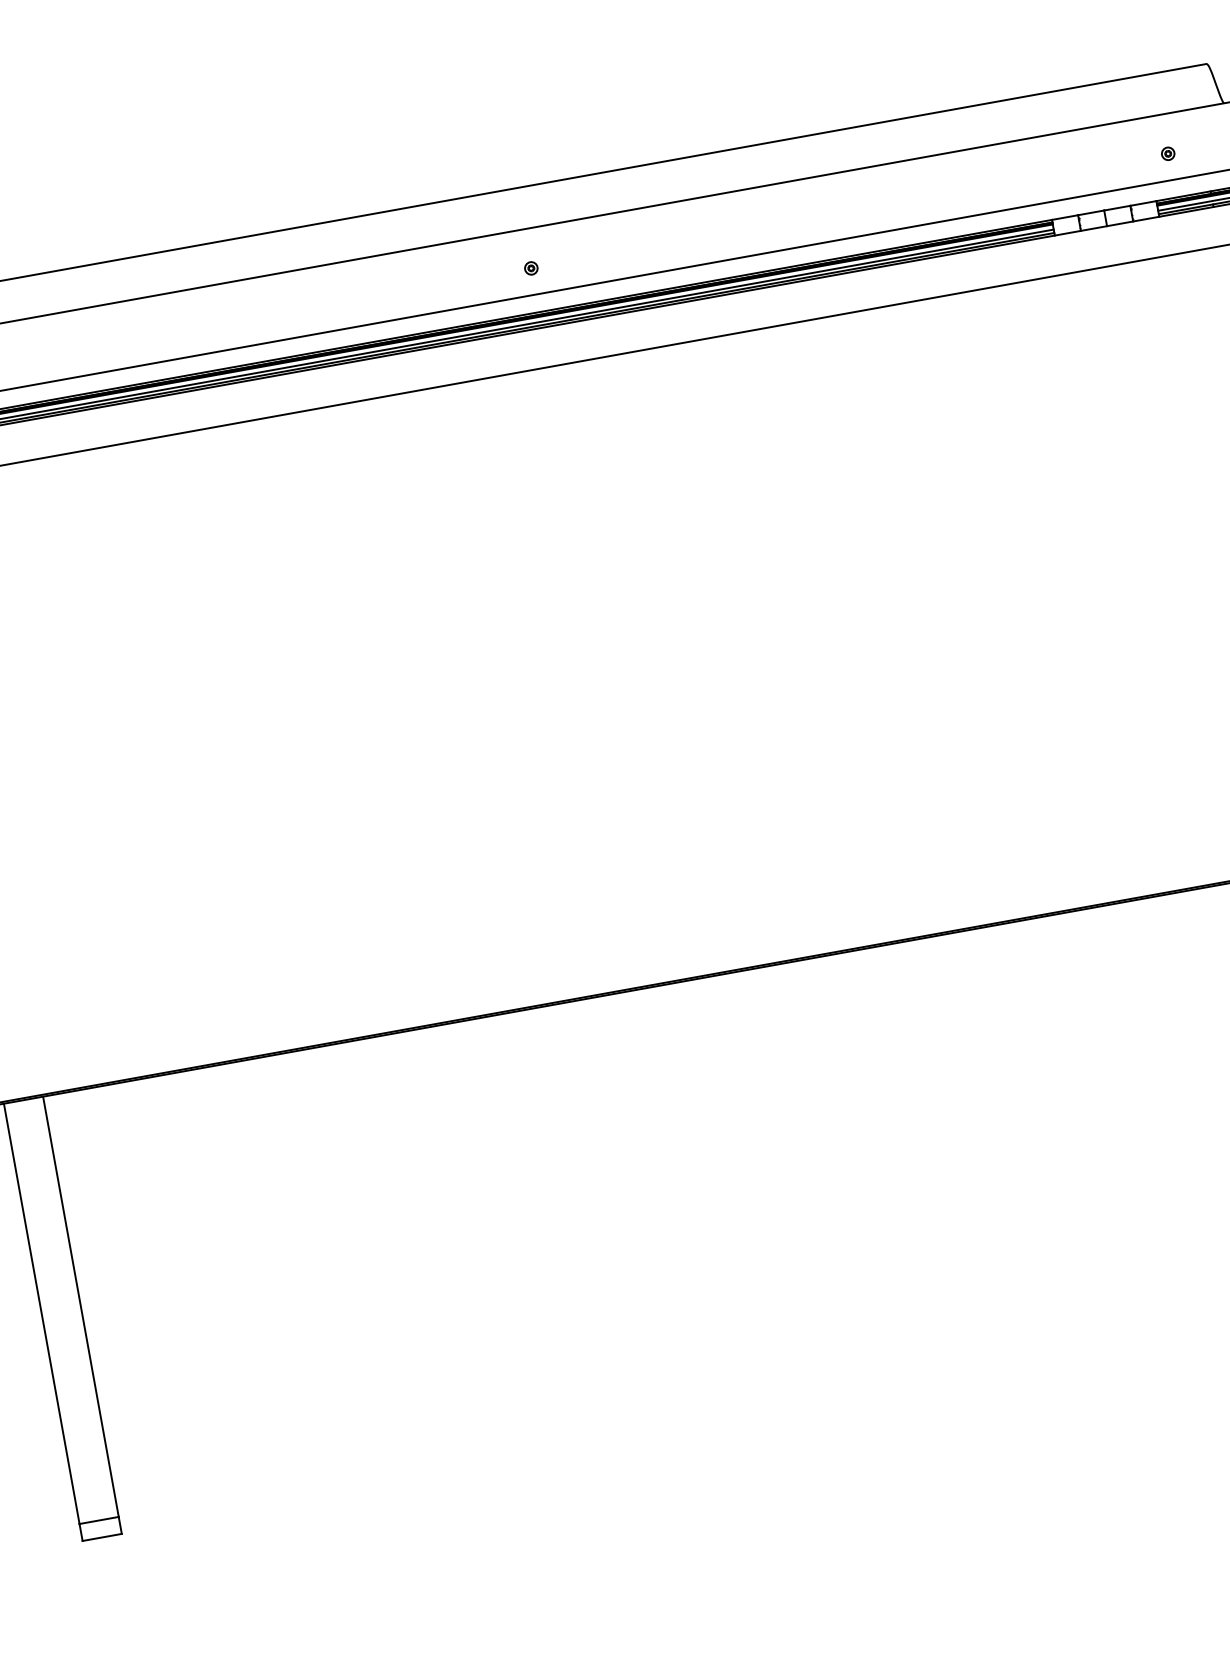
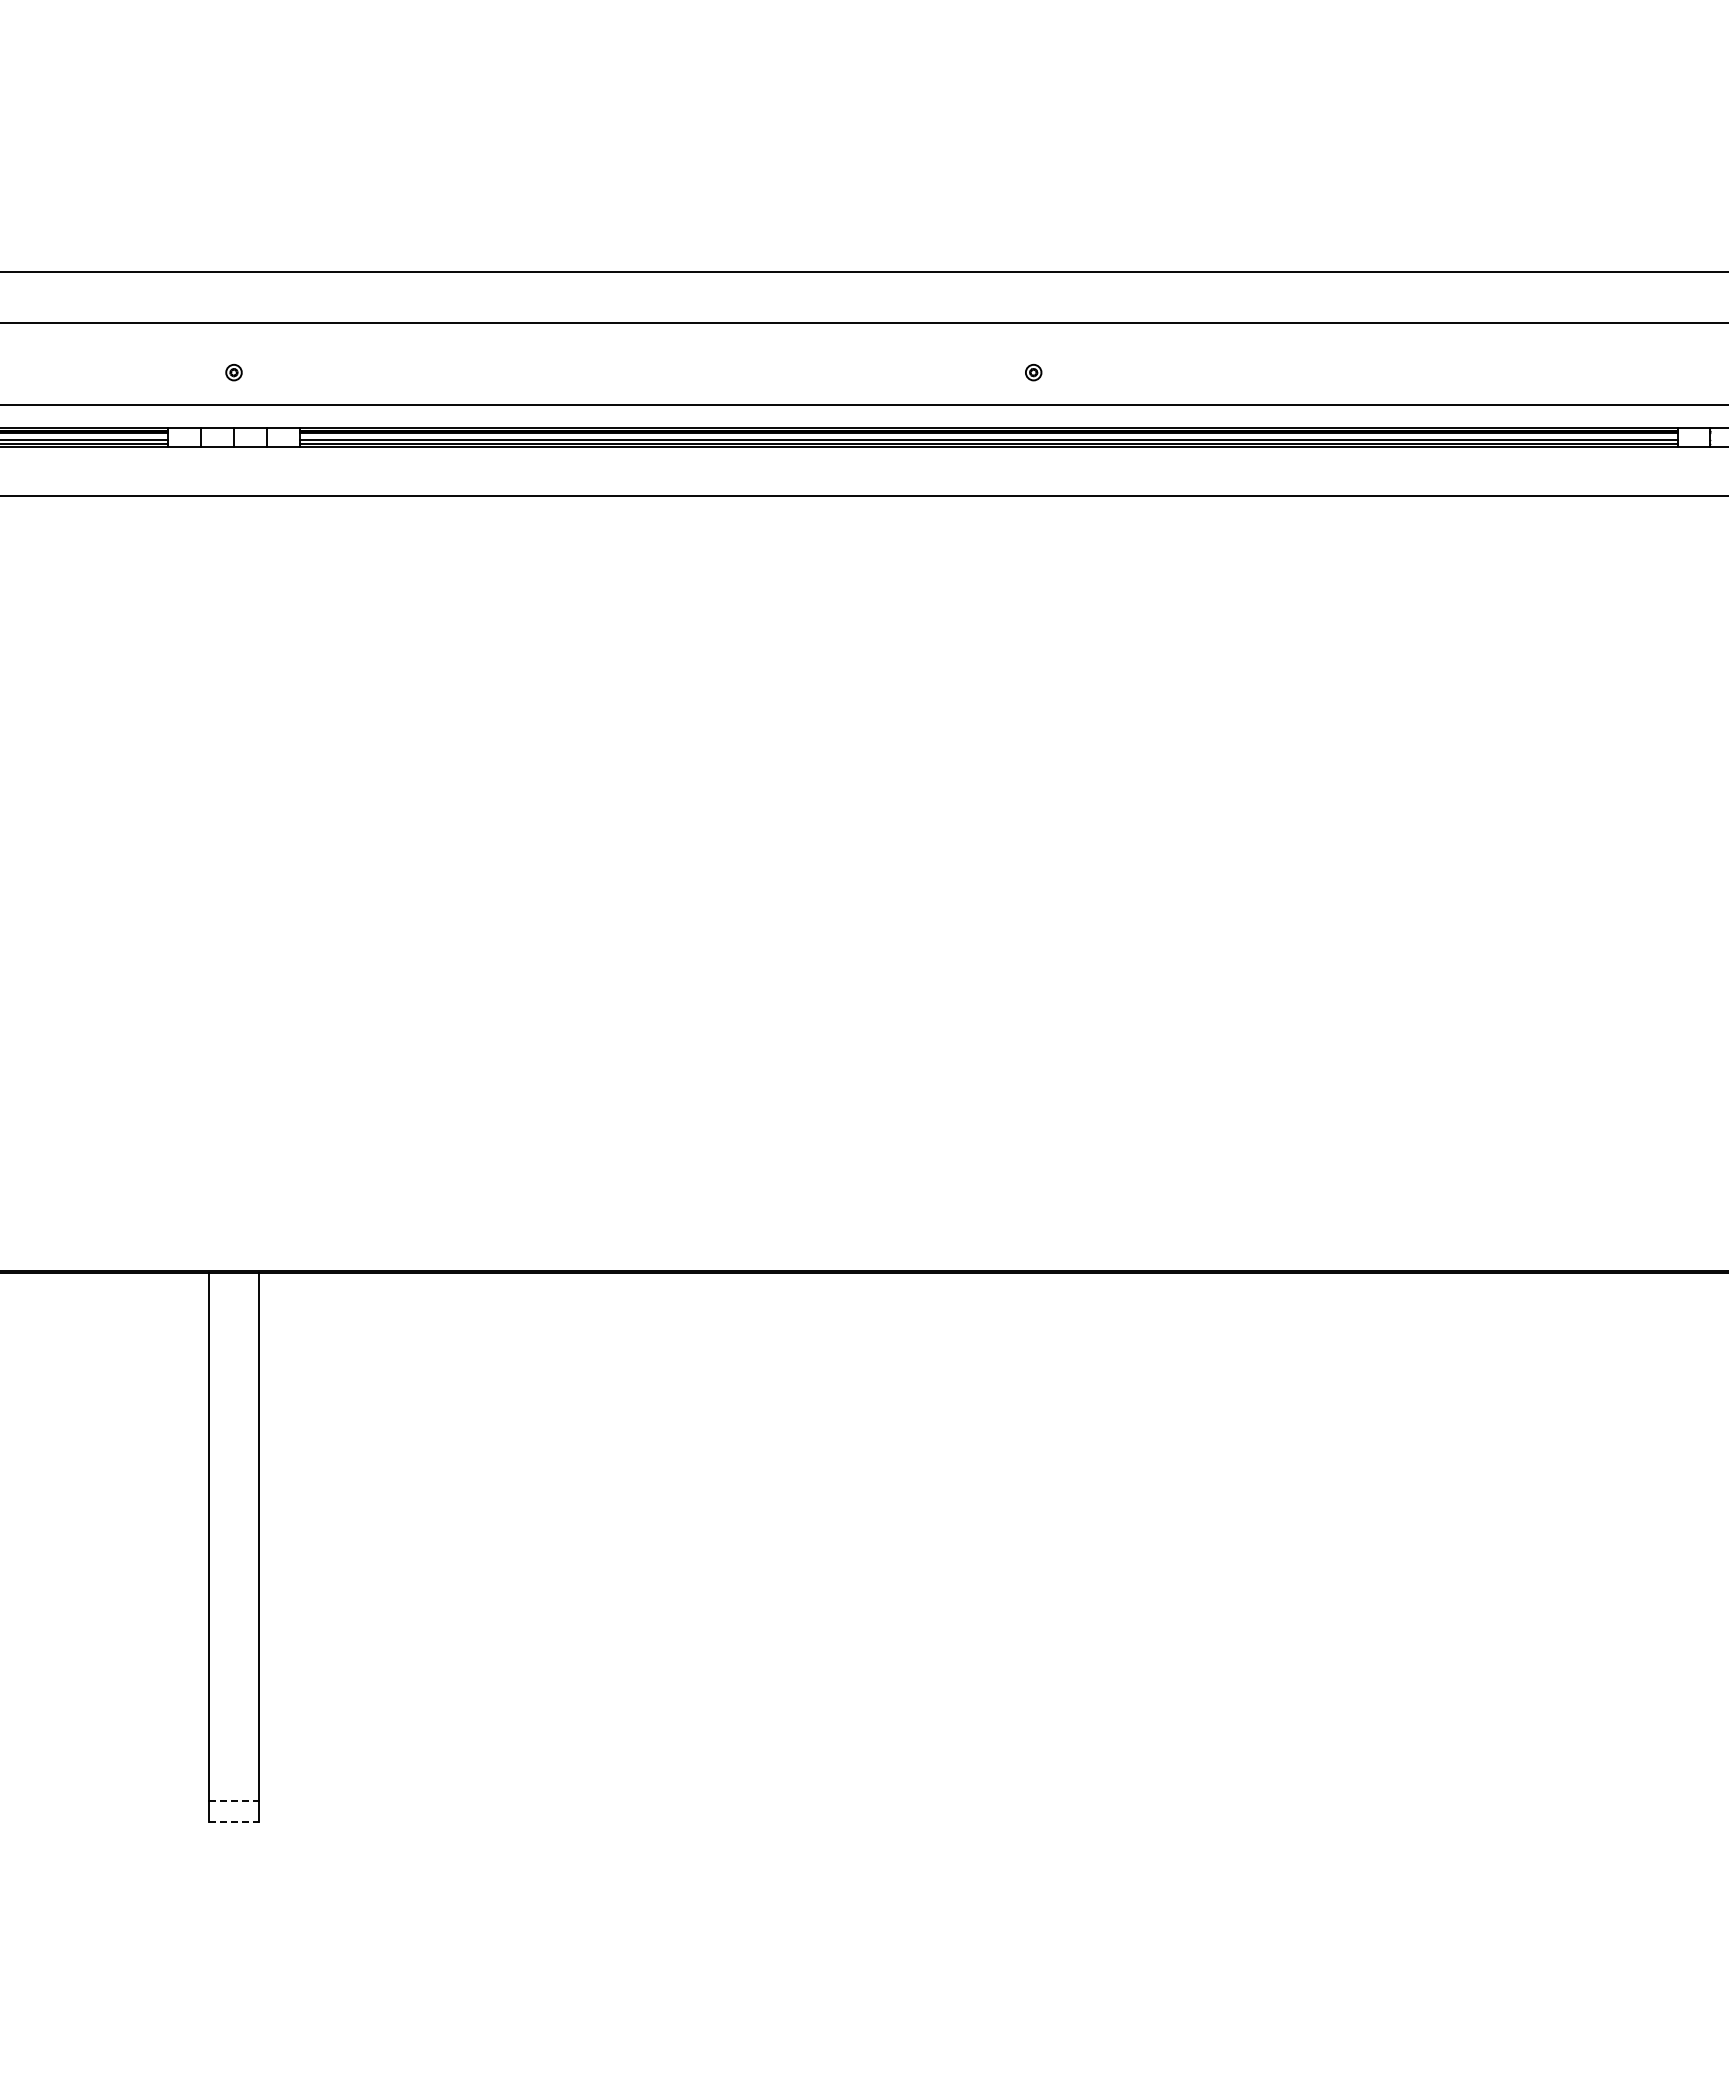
line: (99, 1520) -> (234, 1800), solid -> dashed
line: (102, 1537) -> (234, 1822), solid -> dashed

